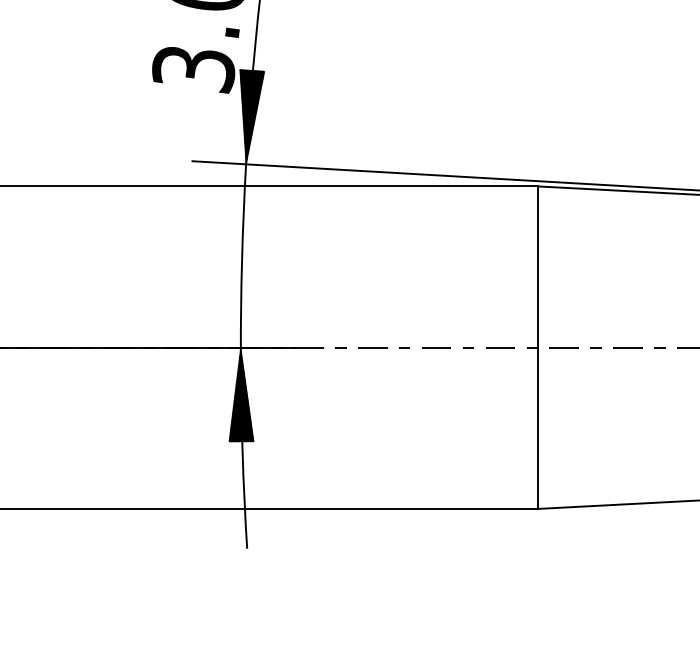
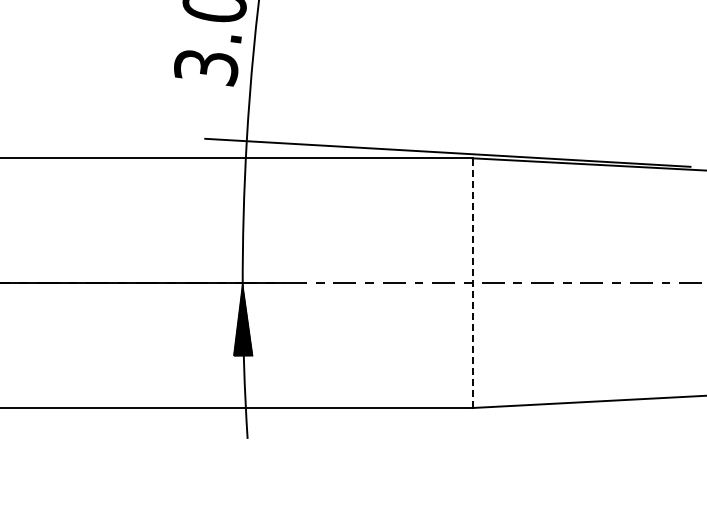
hatch: (252, 115) -> (251, 103), removed
line: (537, 348) -> (472, 283), solid -> dashed

